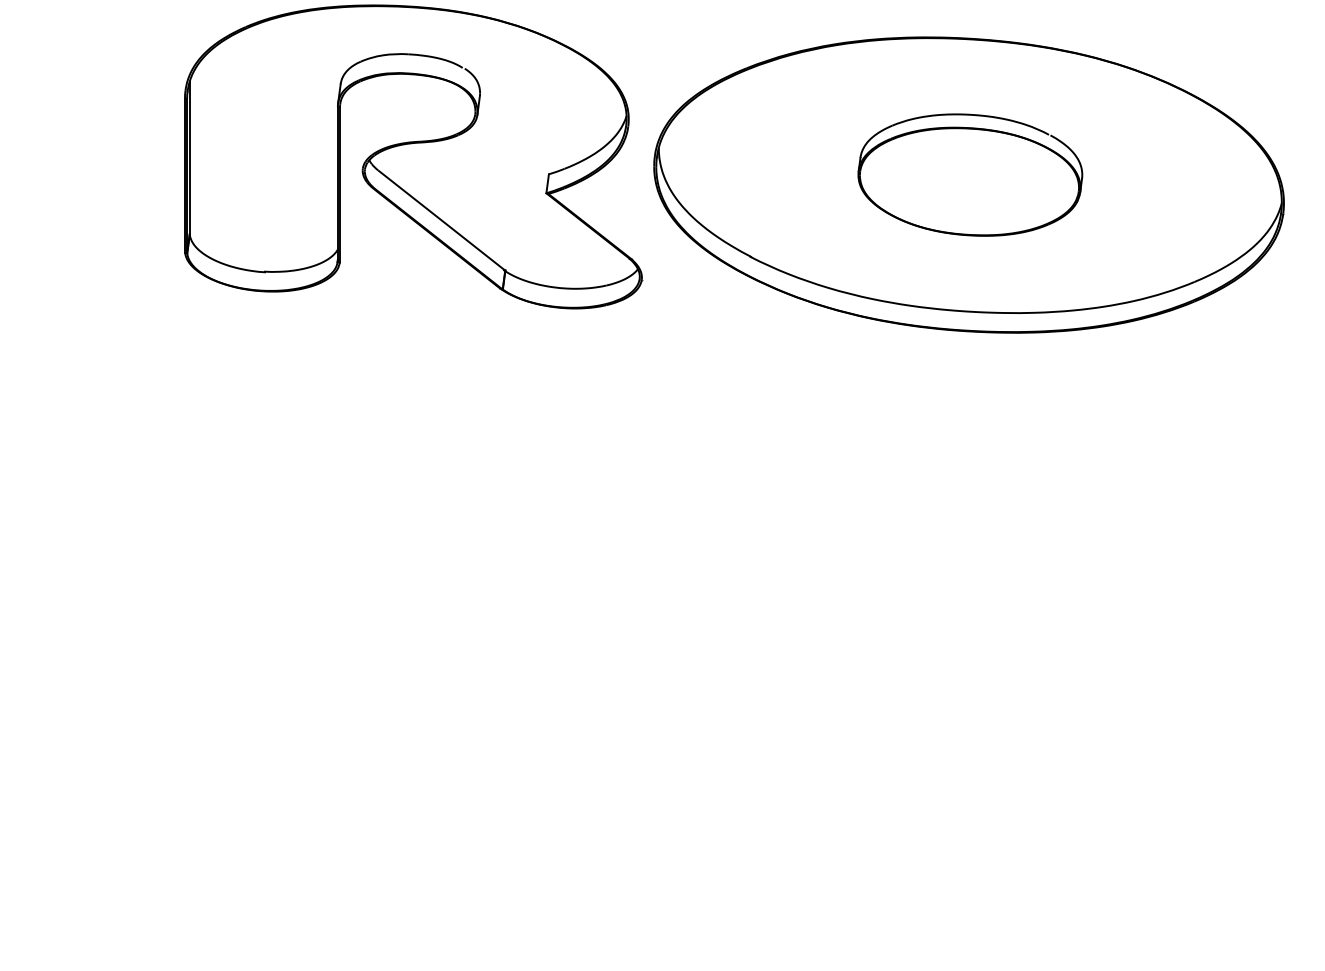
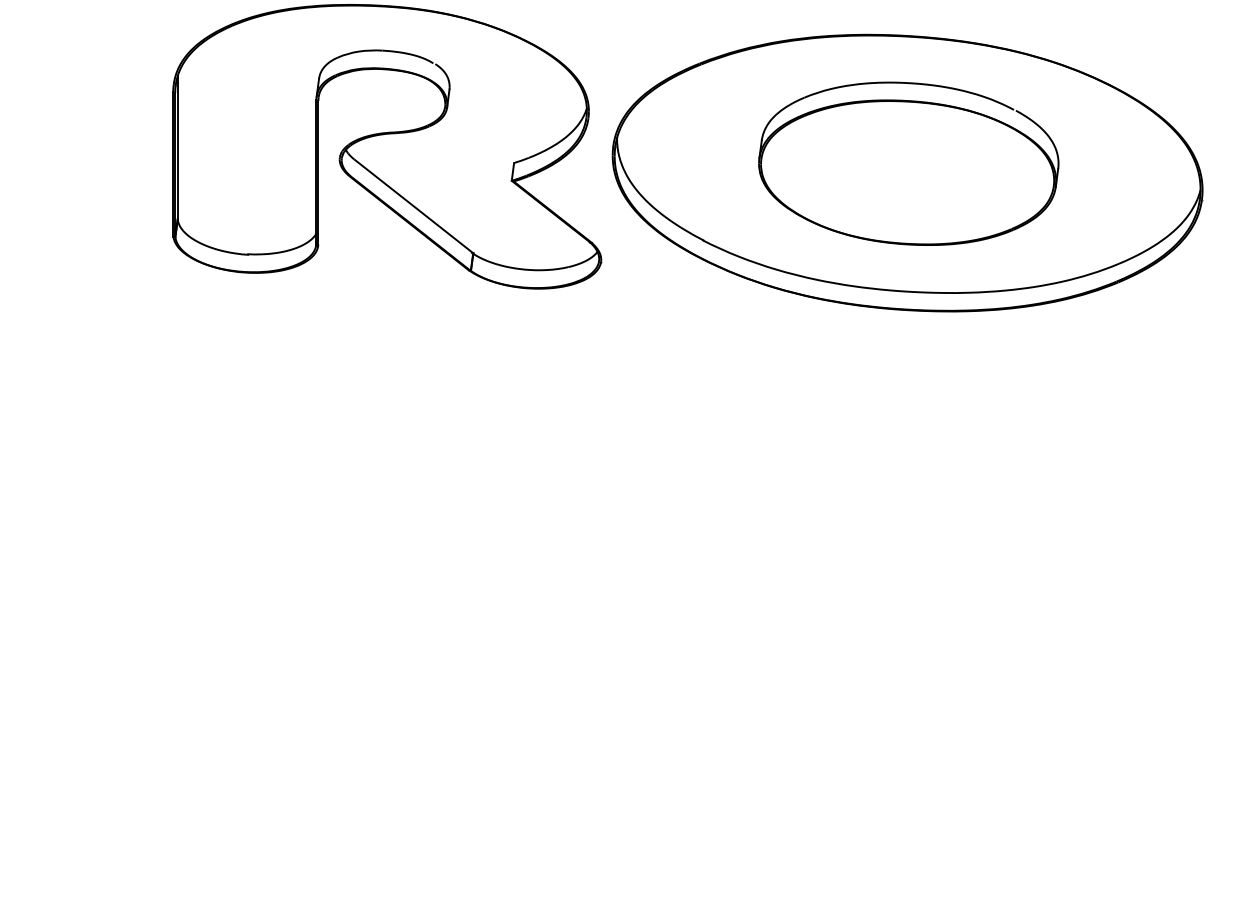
part: (970, 174) -> (908, 163), size x1.43

